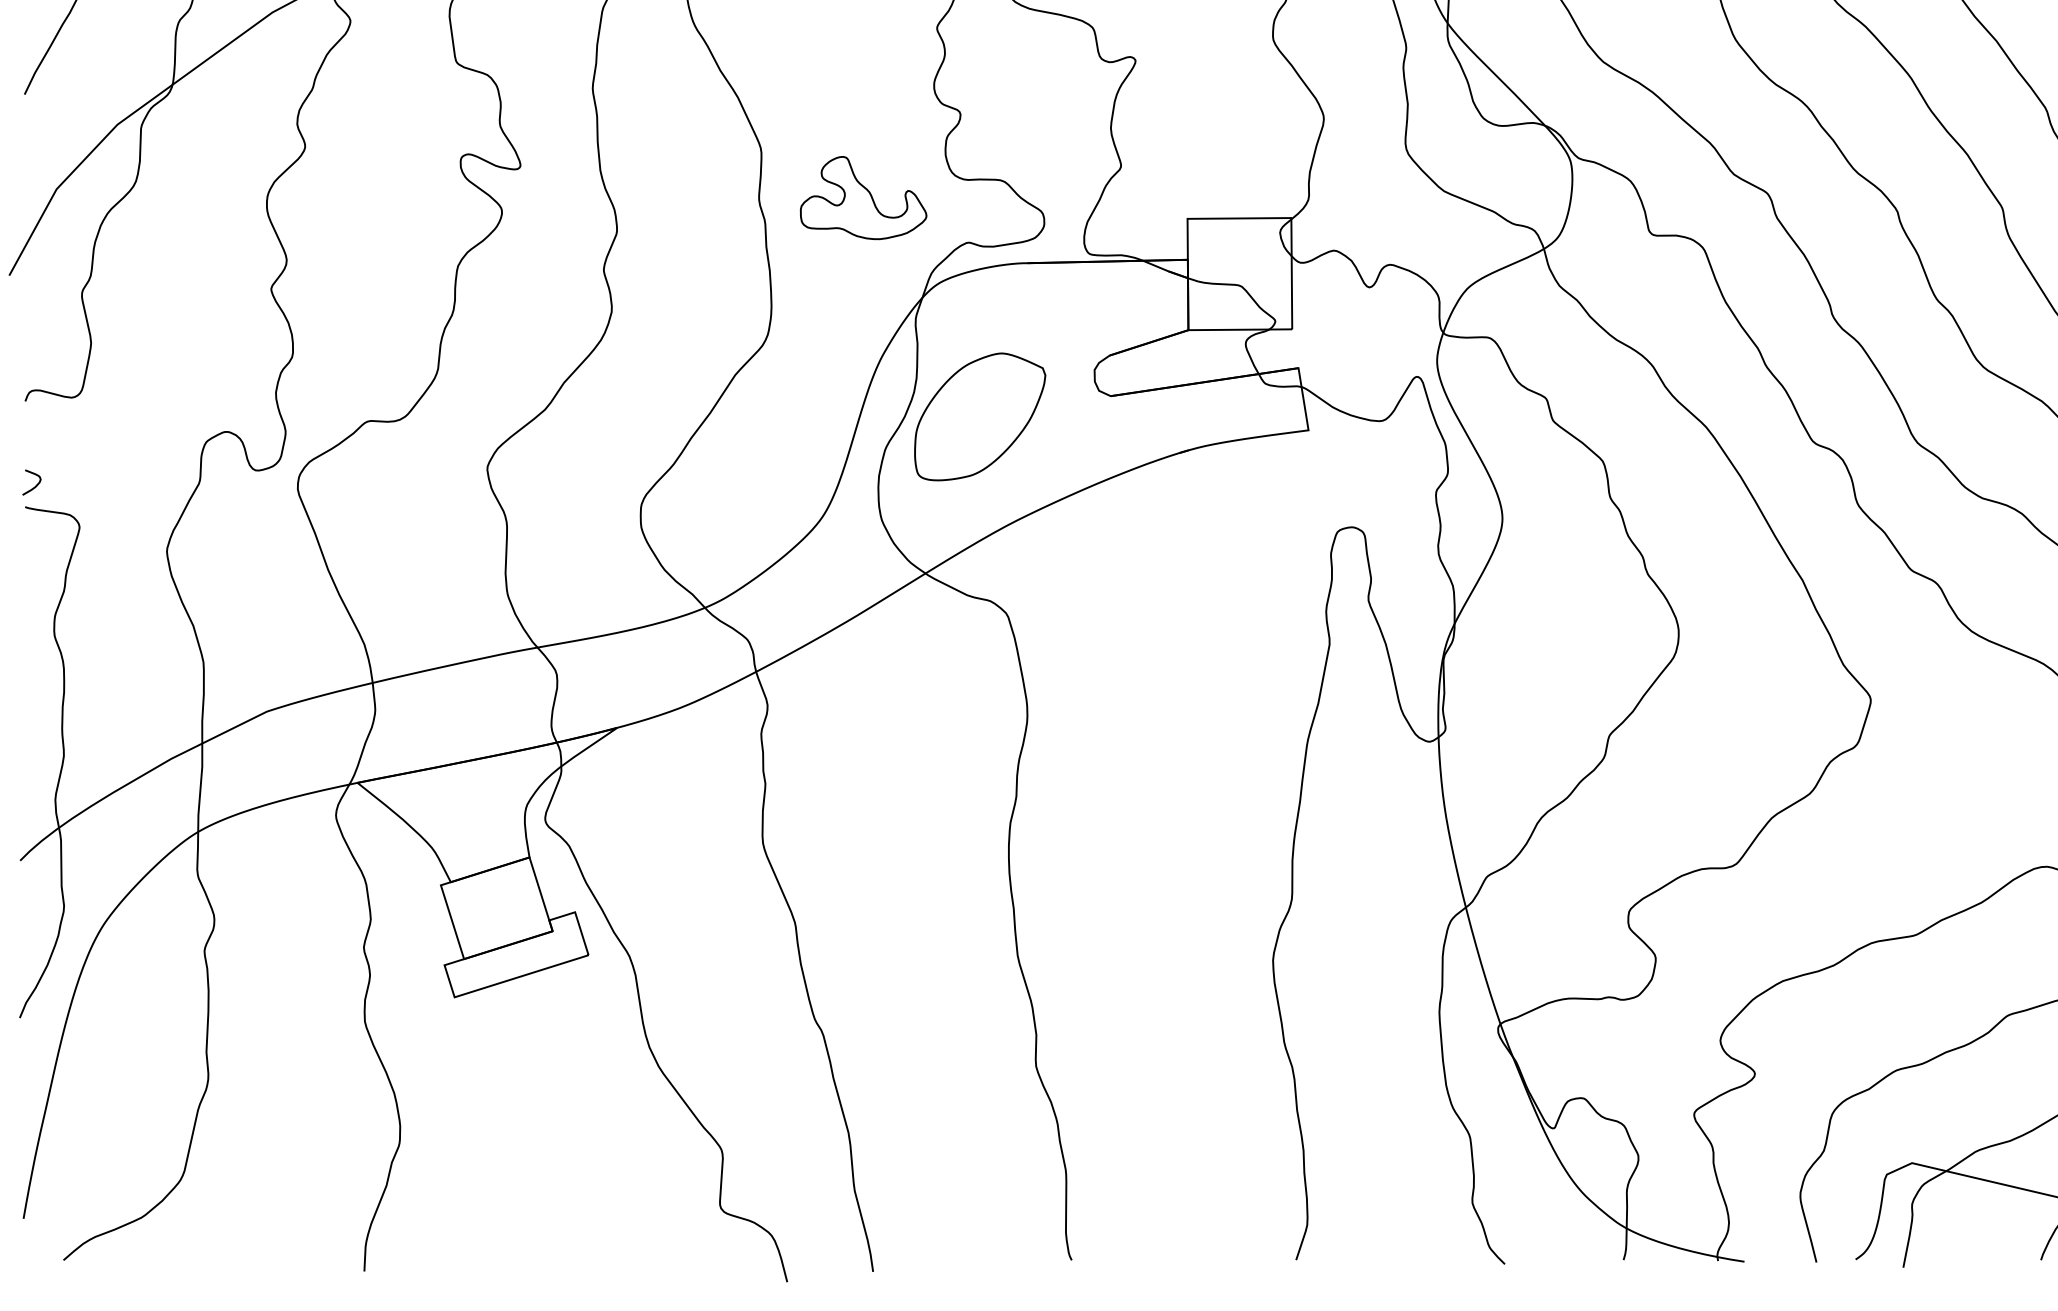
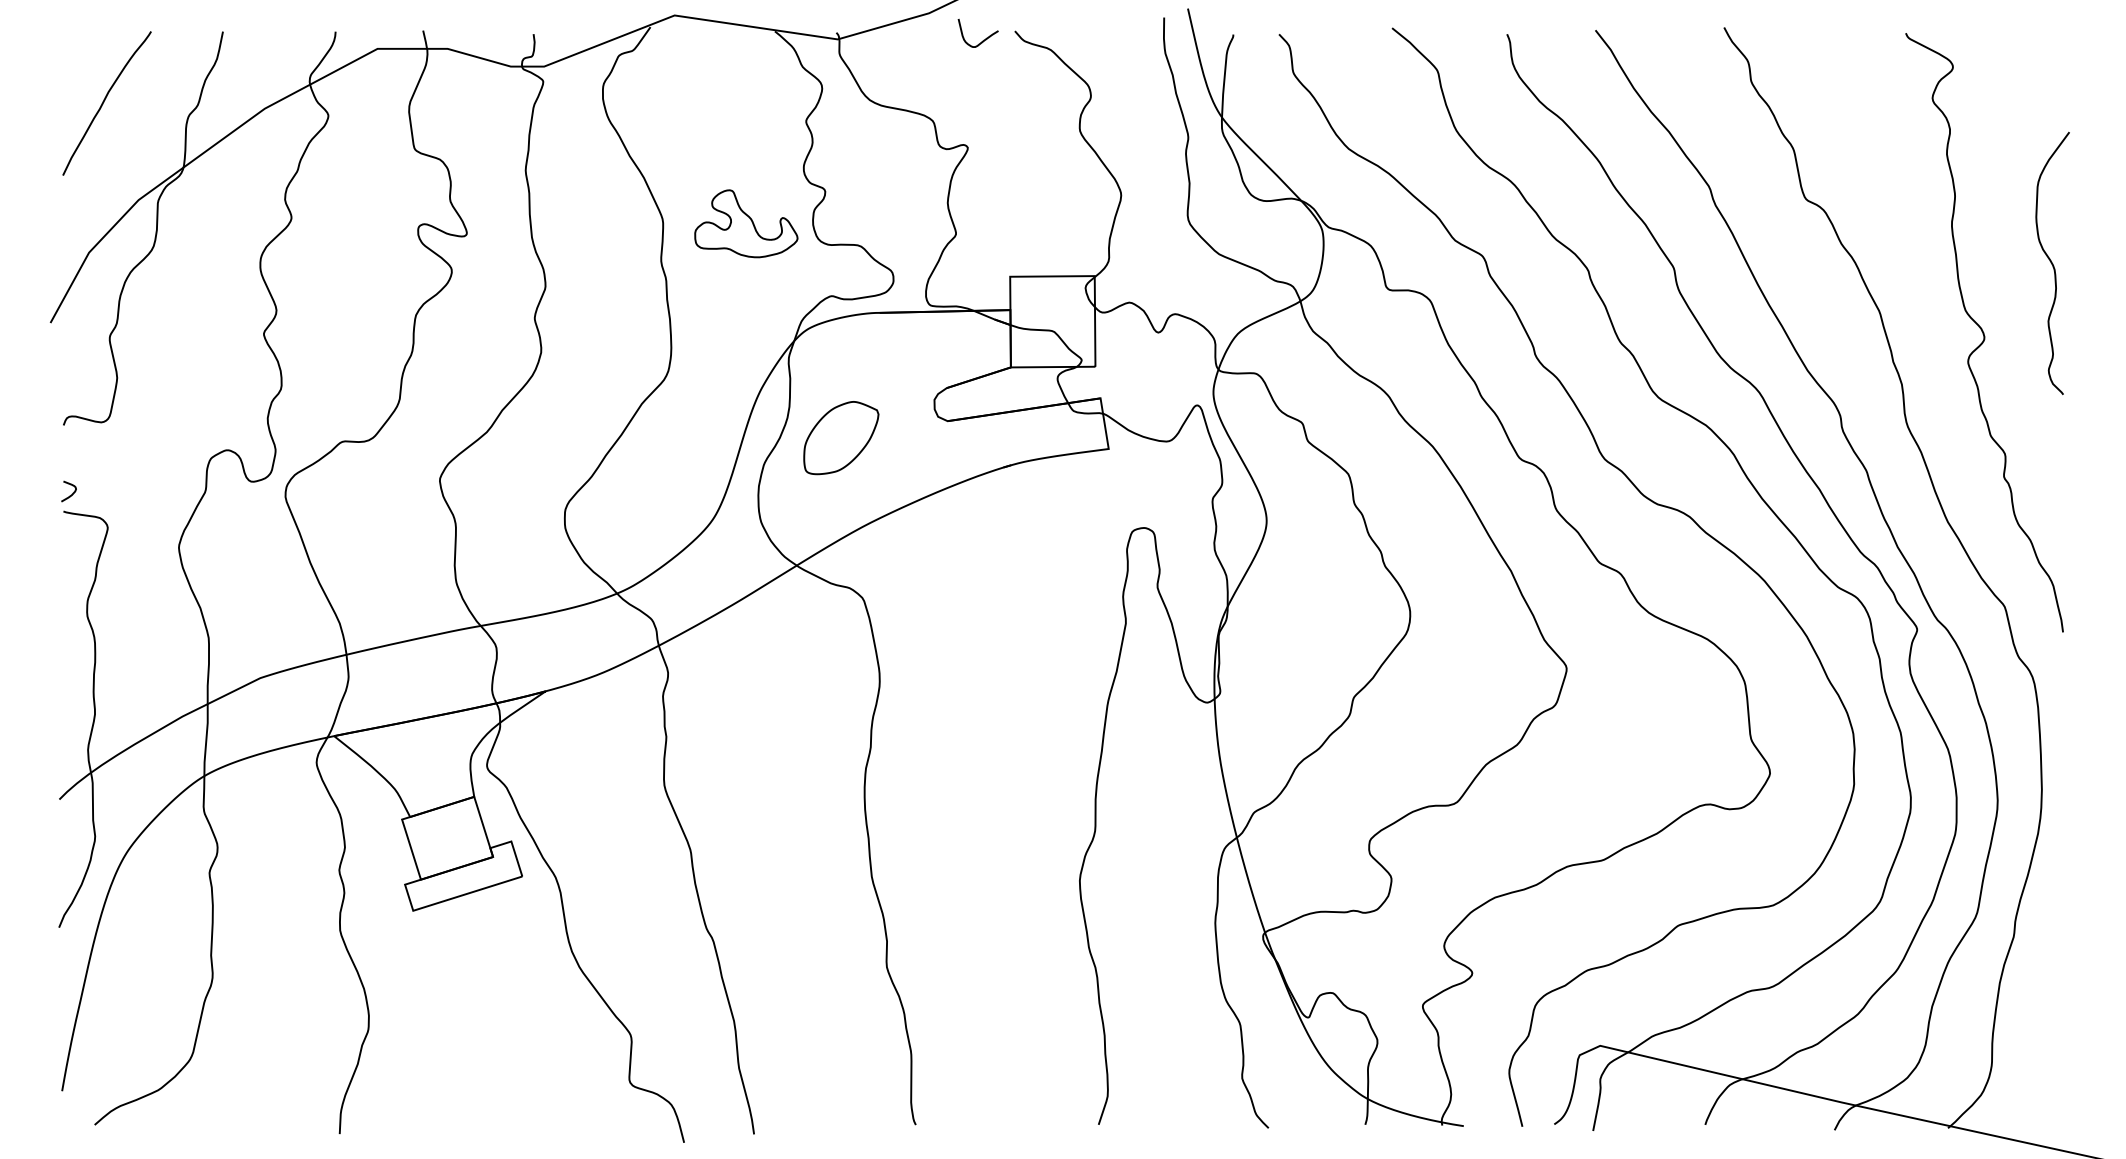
part: (863, 197) -> (746, 223), moved
part: (980, 416) -> (841, 437), size x0.7

